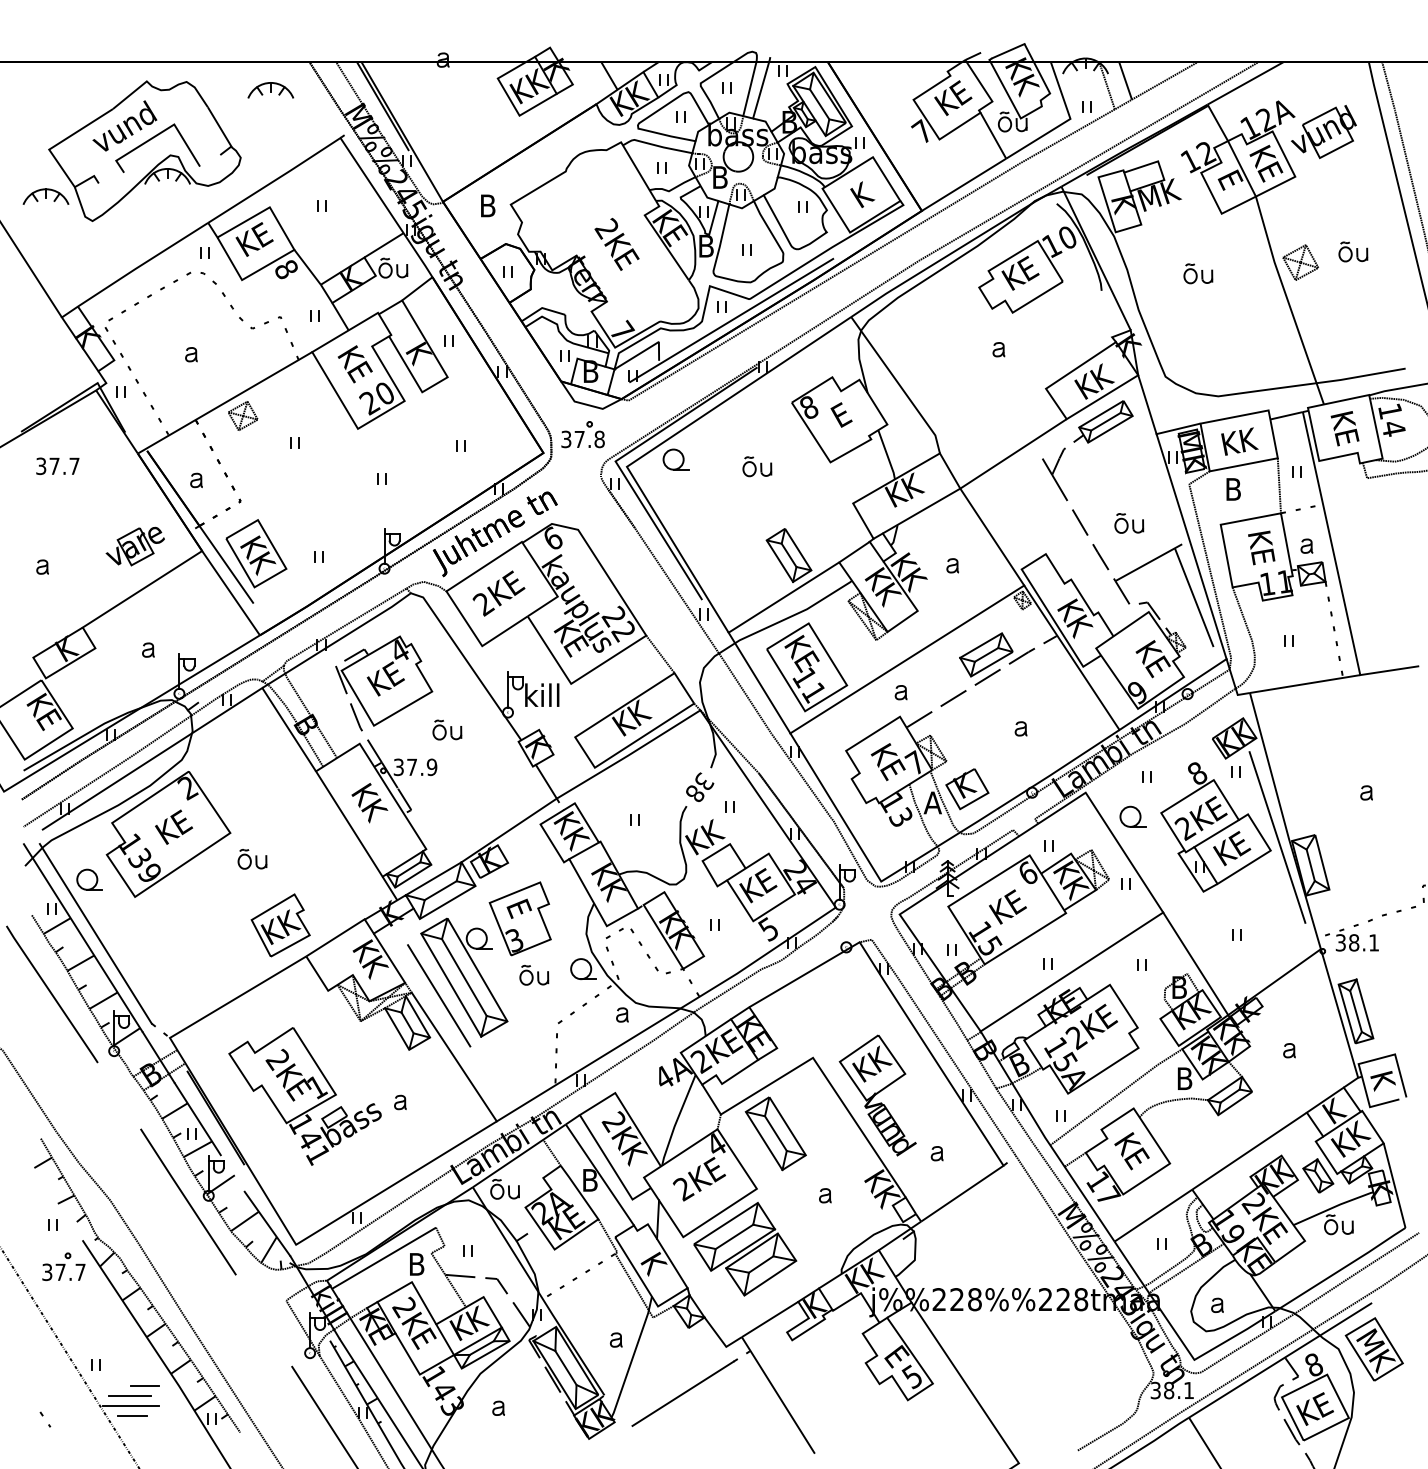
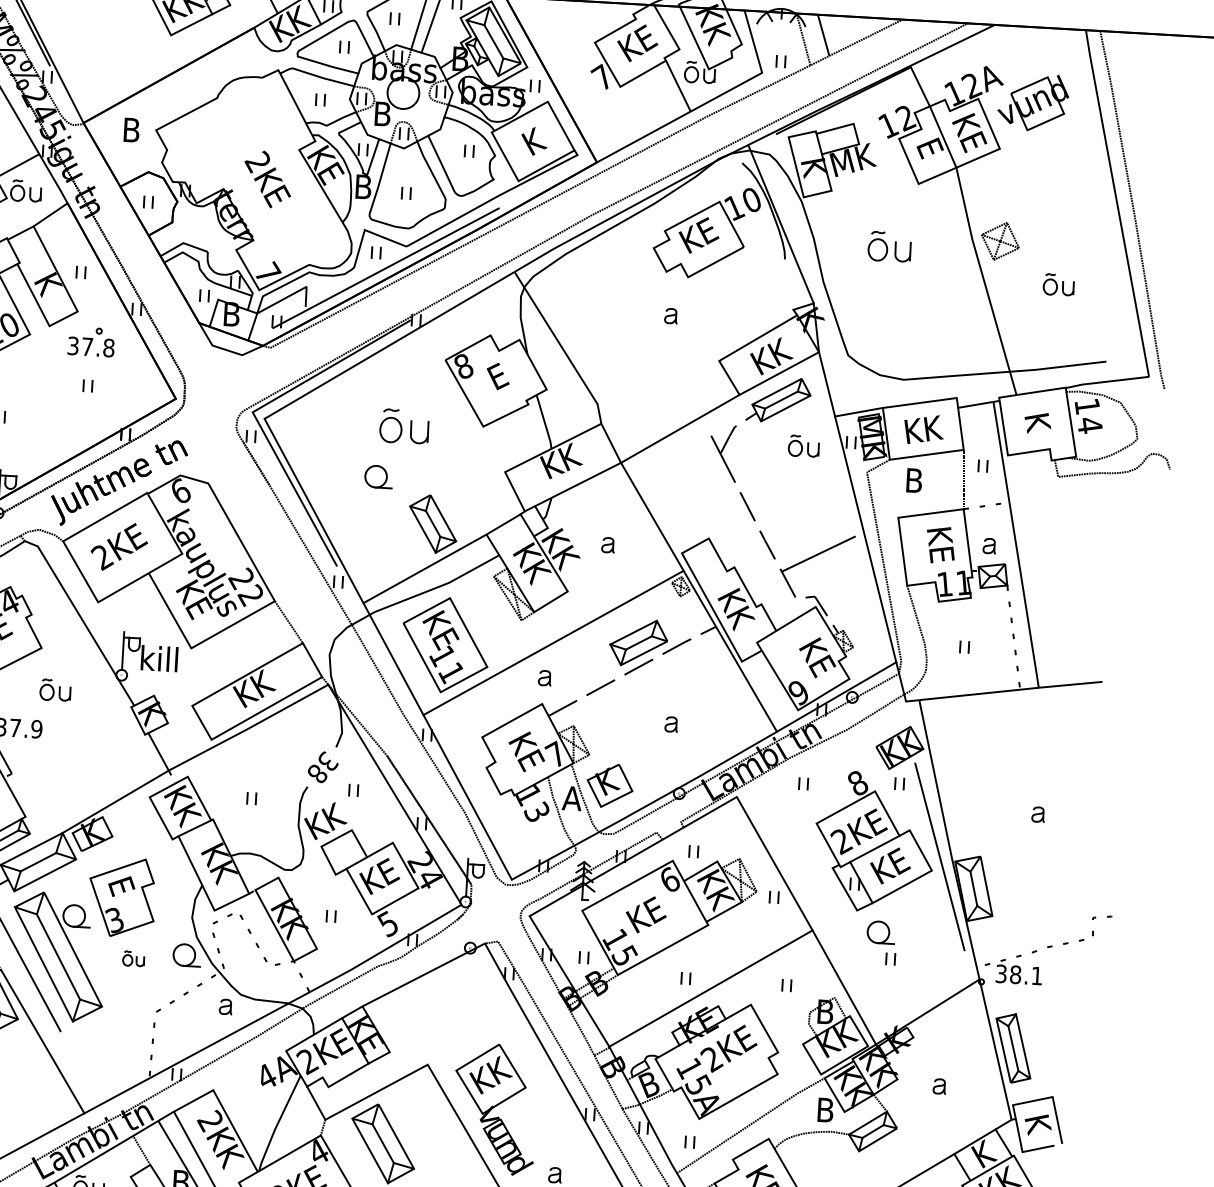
part: (1353, 251) -> (1059, 284), moved
part: (1198, 273) -> (890, 246), size x1.4
text: (1344, 428) -> (1037, 422), KE -> K
part: (582, 434) -> (90, 341), moved
part: (675, 459) -> (378, 476), moved
part: (757, 466) -> (404, 426), size x1.6
part: (1129, 523) -> (804, 446), moved
line: (1194, 597) -> (865, 594), removed
part: (1132, 816) -> (880, 932), moved
part: (534, 975) -> (133, 959), size x0.7

